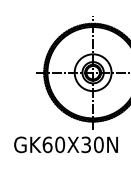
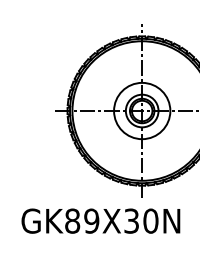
text: (53, 144) -> (81, 220), GK60X30N -> GK89X30N

